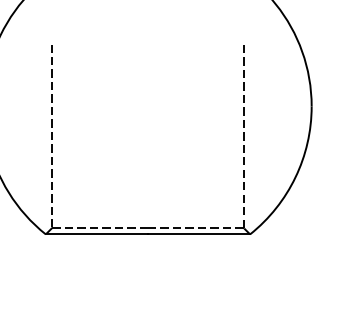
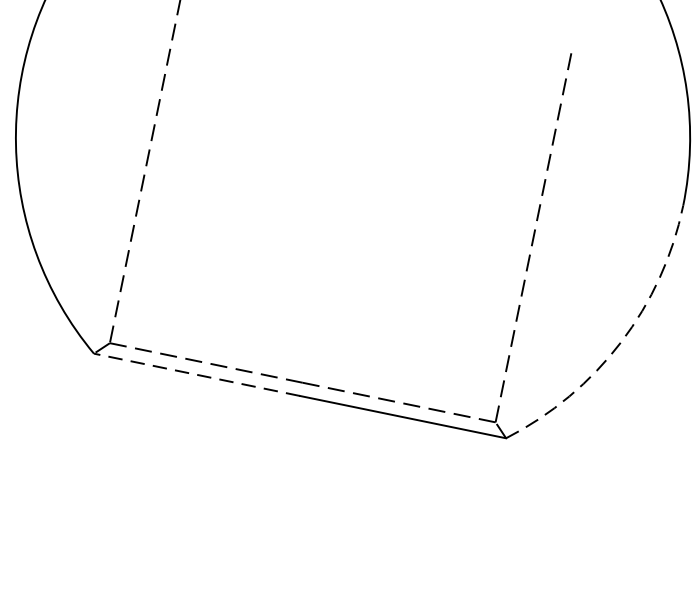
arc: (295, 177) -> (621, 342), solid -> dashed
line: (96, 234) -> (196, 374), solid -> dashed

